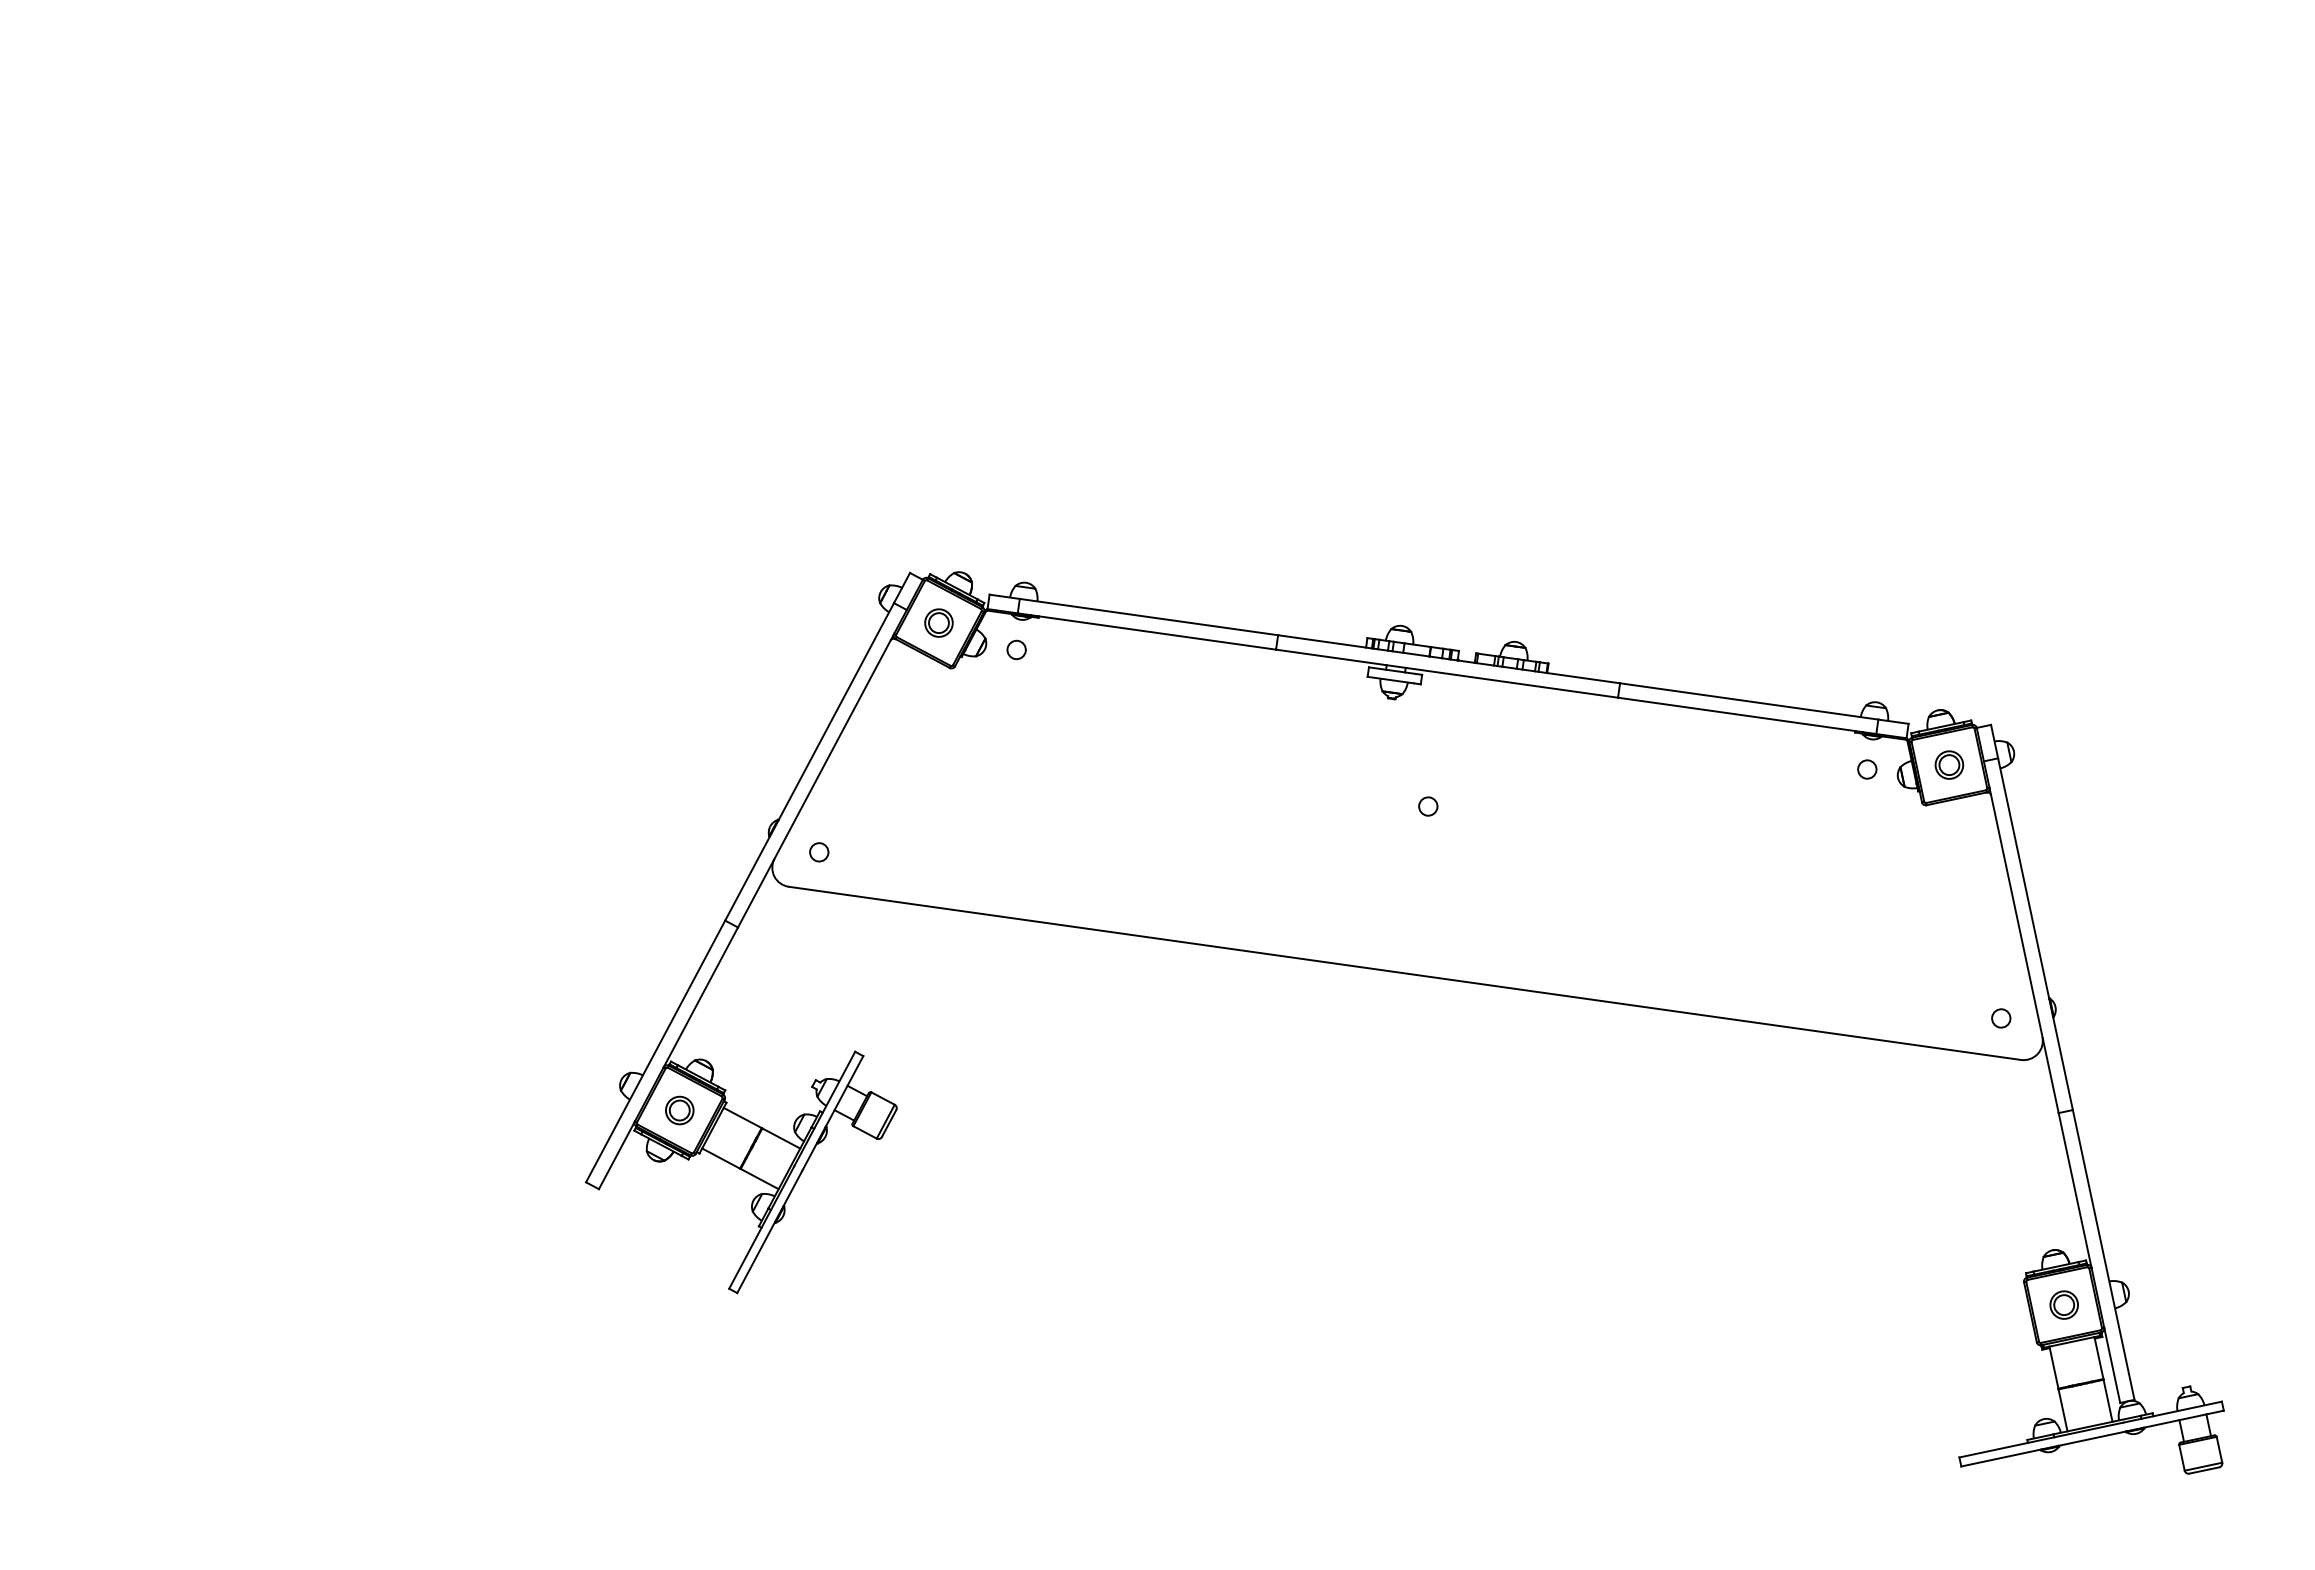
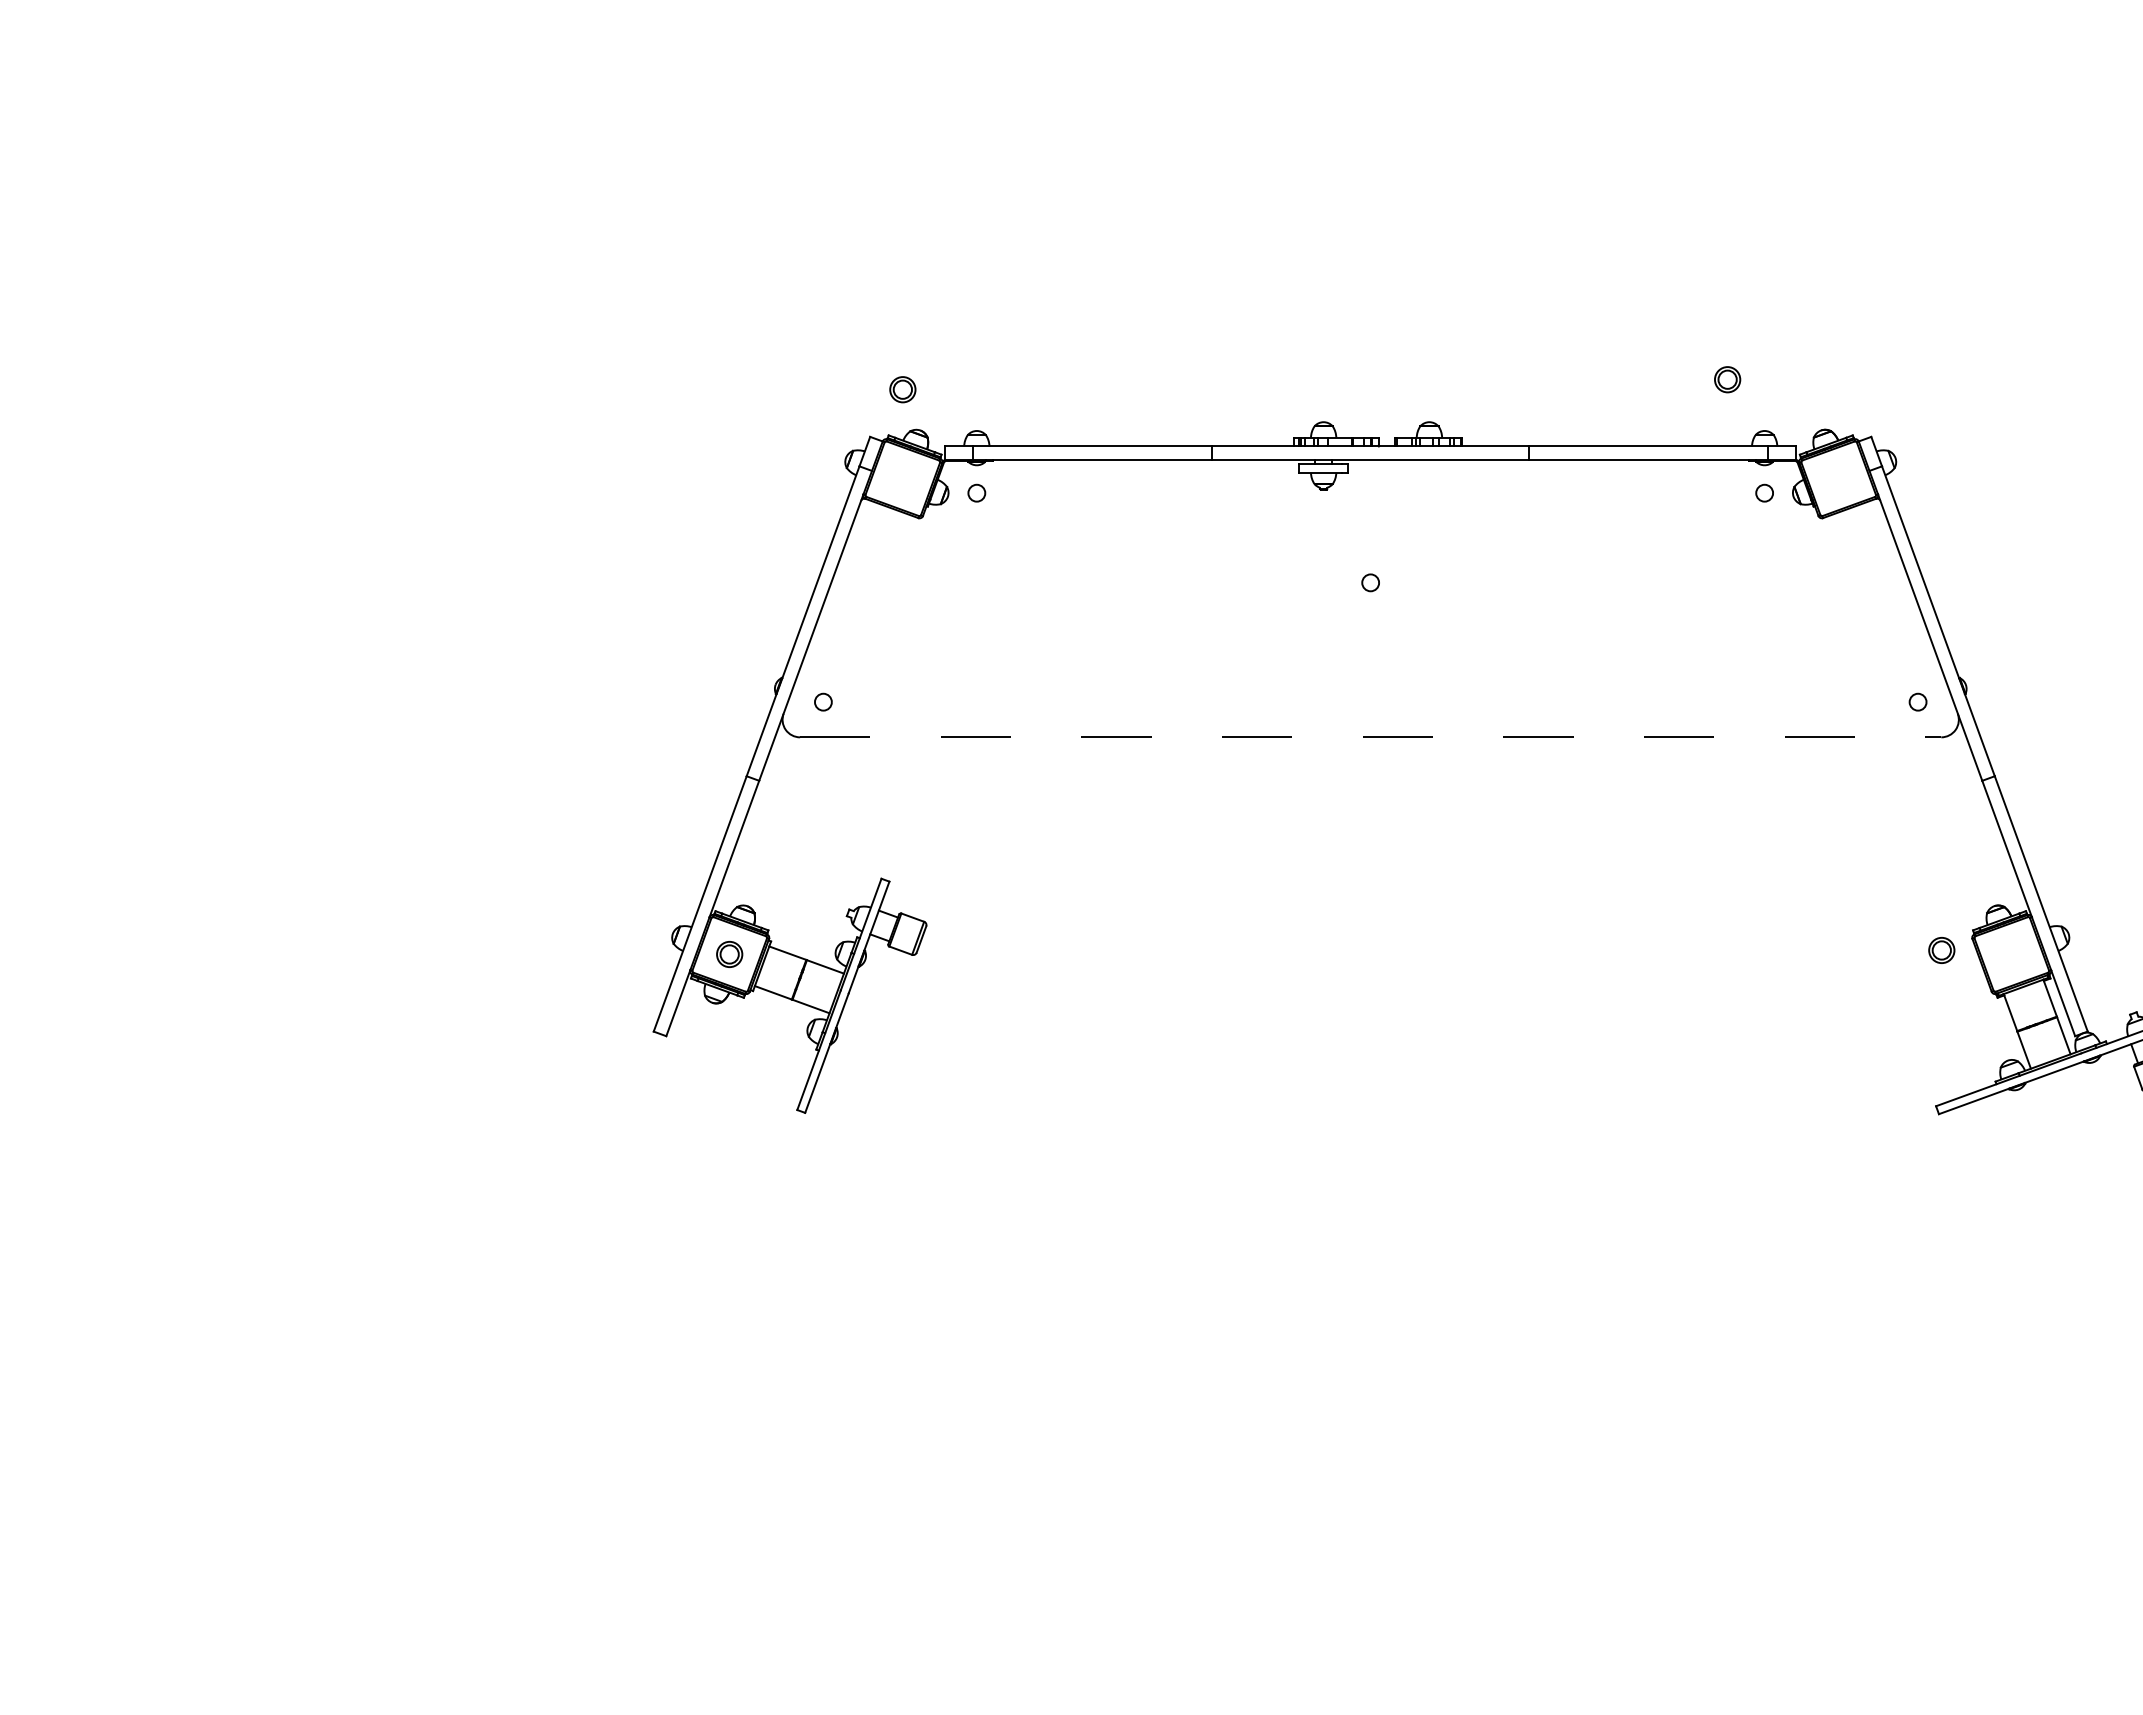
part: (938, 622) -> (902, 389), moved
part: (1949, 764) -> (1727, 379), moved
line: (1404, 973) -> (1370, 737), solid -> dashed
part: (2063, 1305) -> (1941, 950), moved

